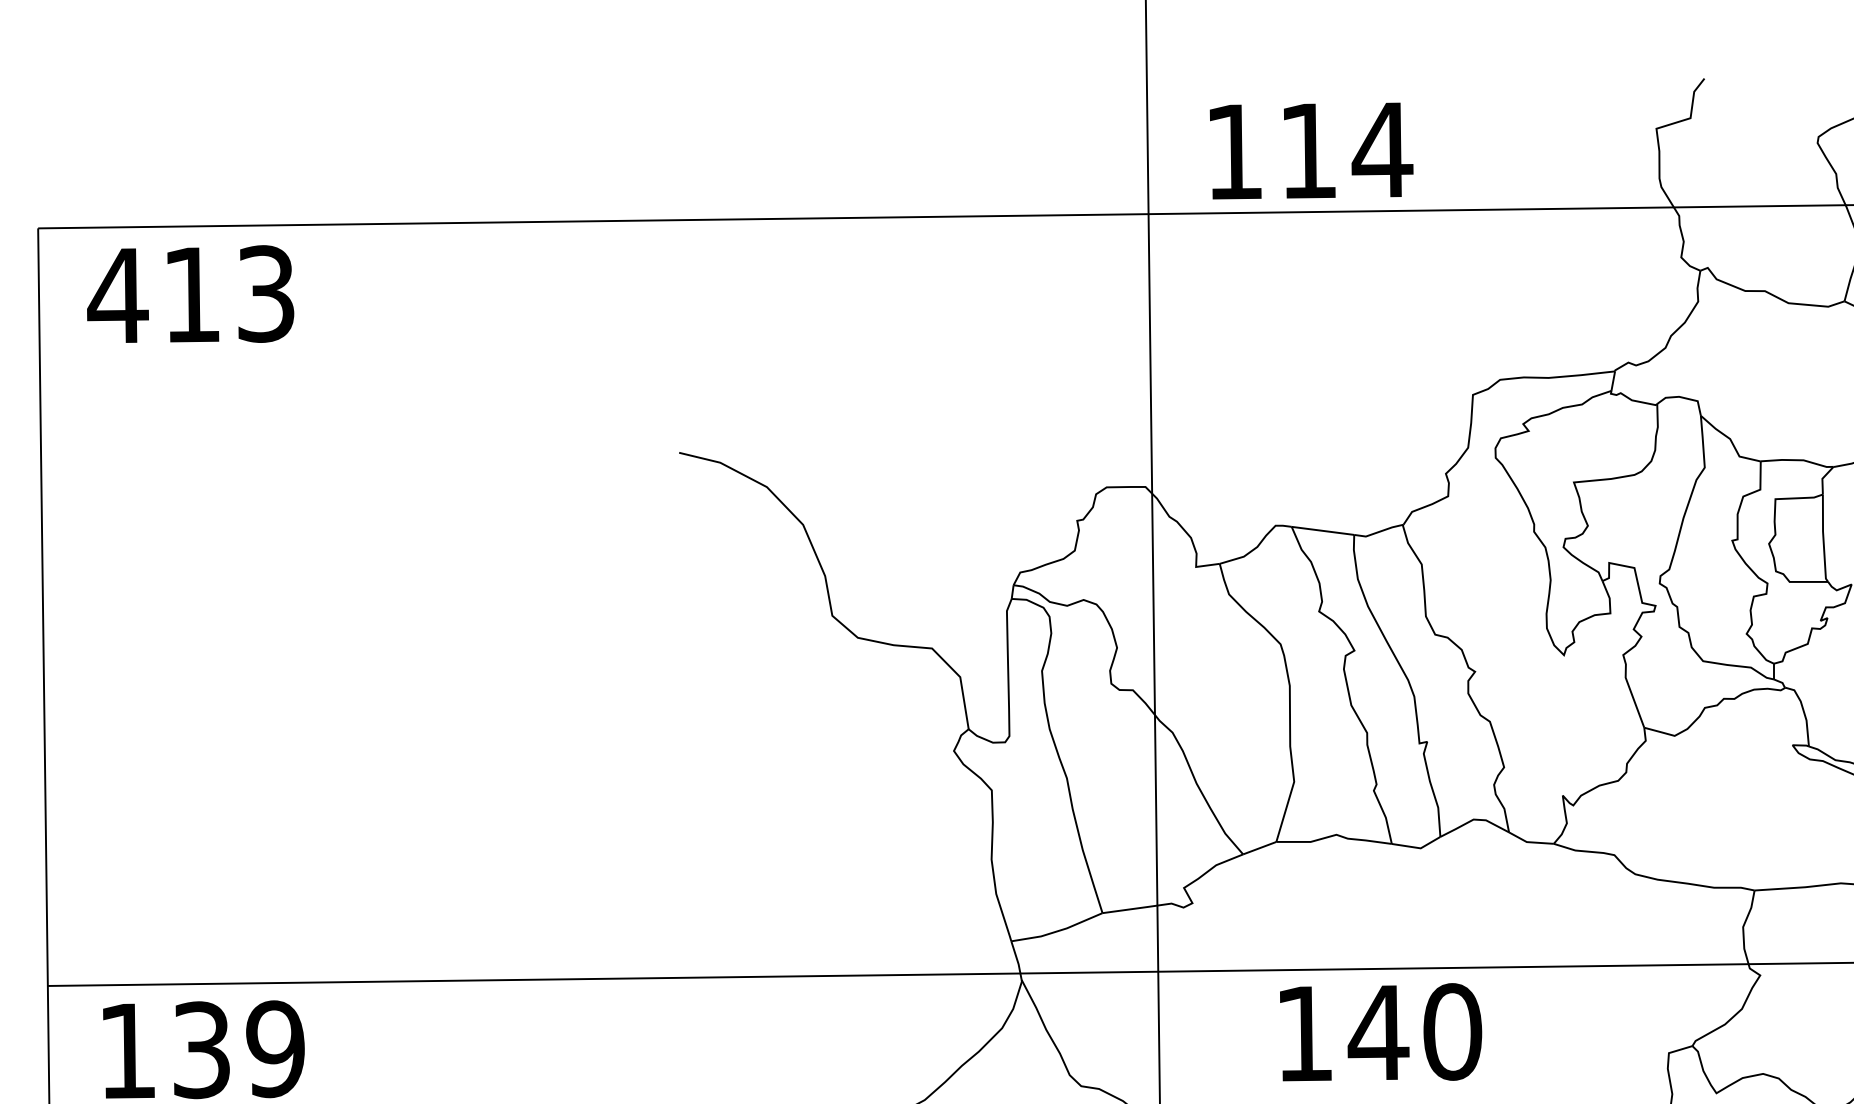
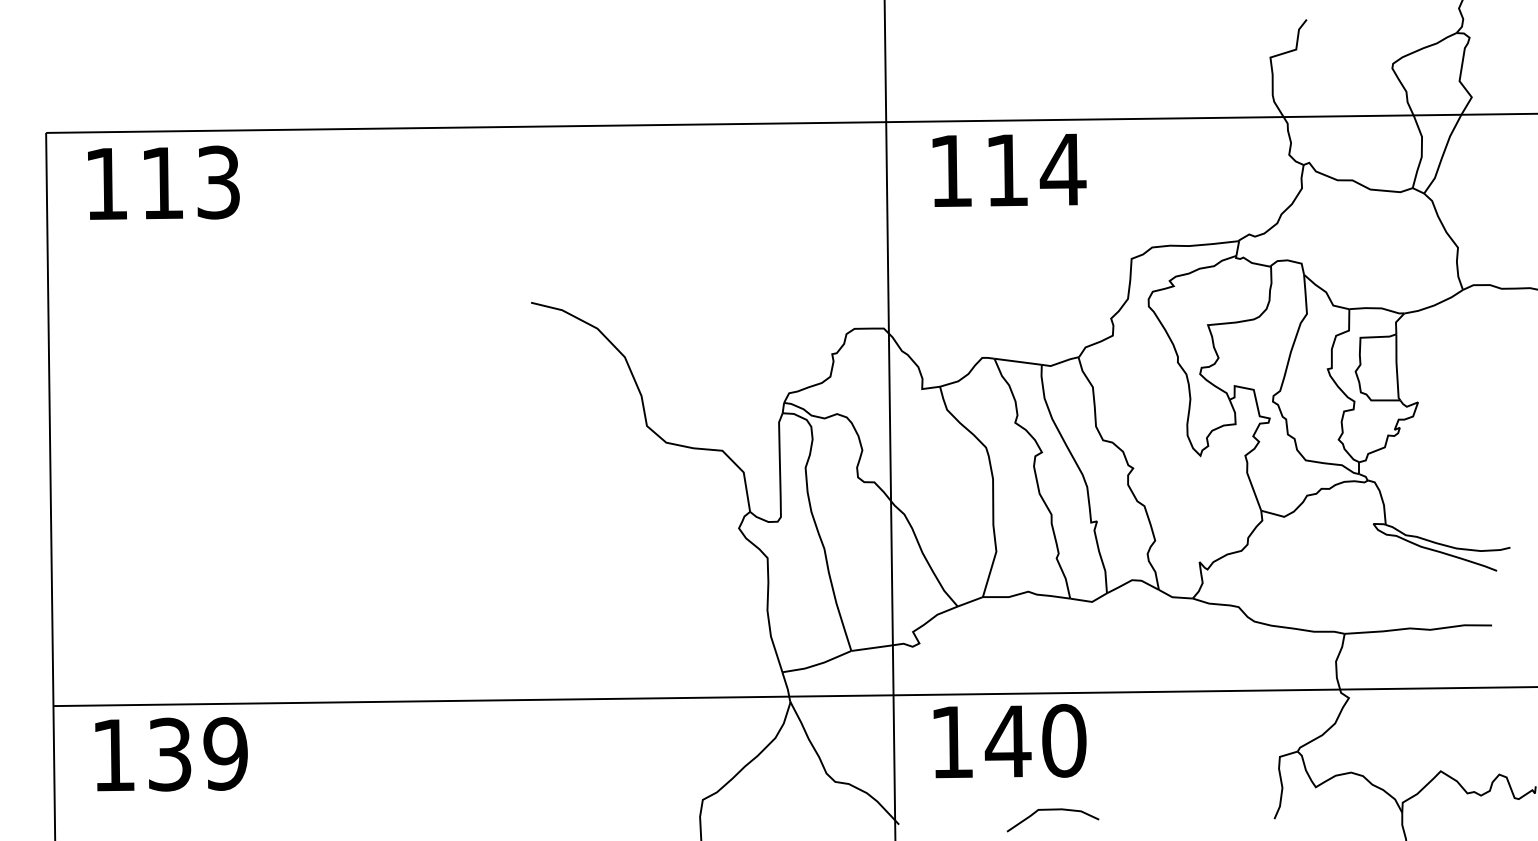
text: (1311, 149) -> (1009, 169), moved
text: (117, 295) -> (106, 183), 413 -> 113
text: (1380, 1032) -> (1009, 741), moved

